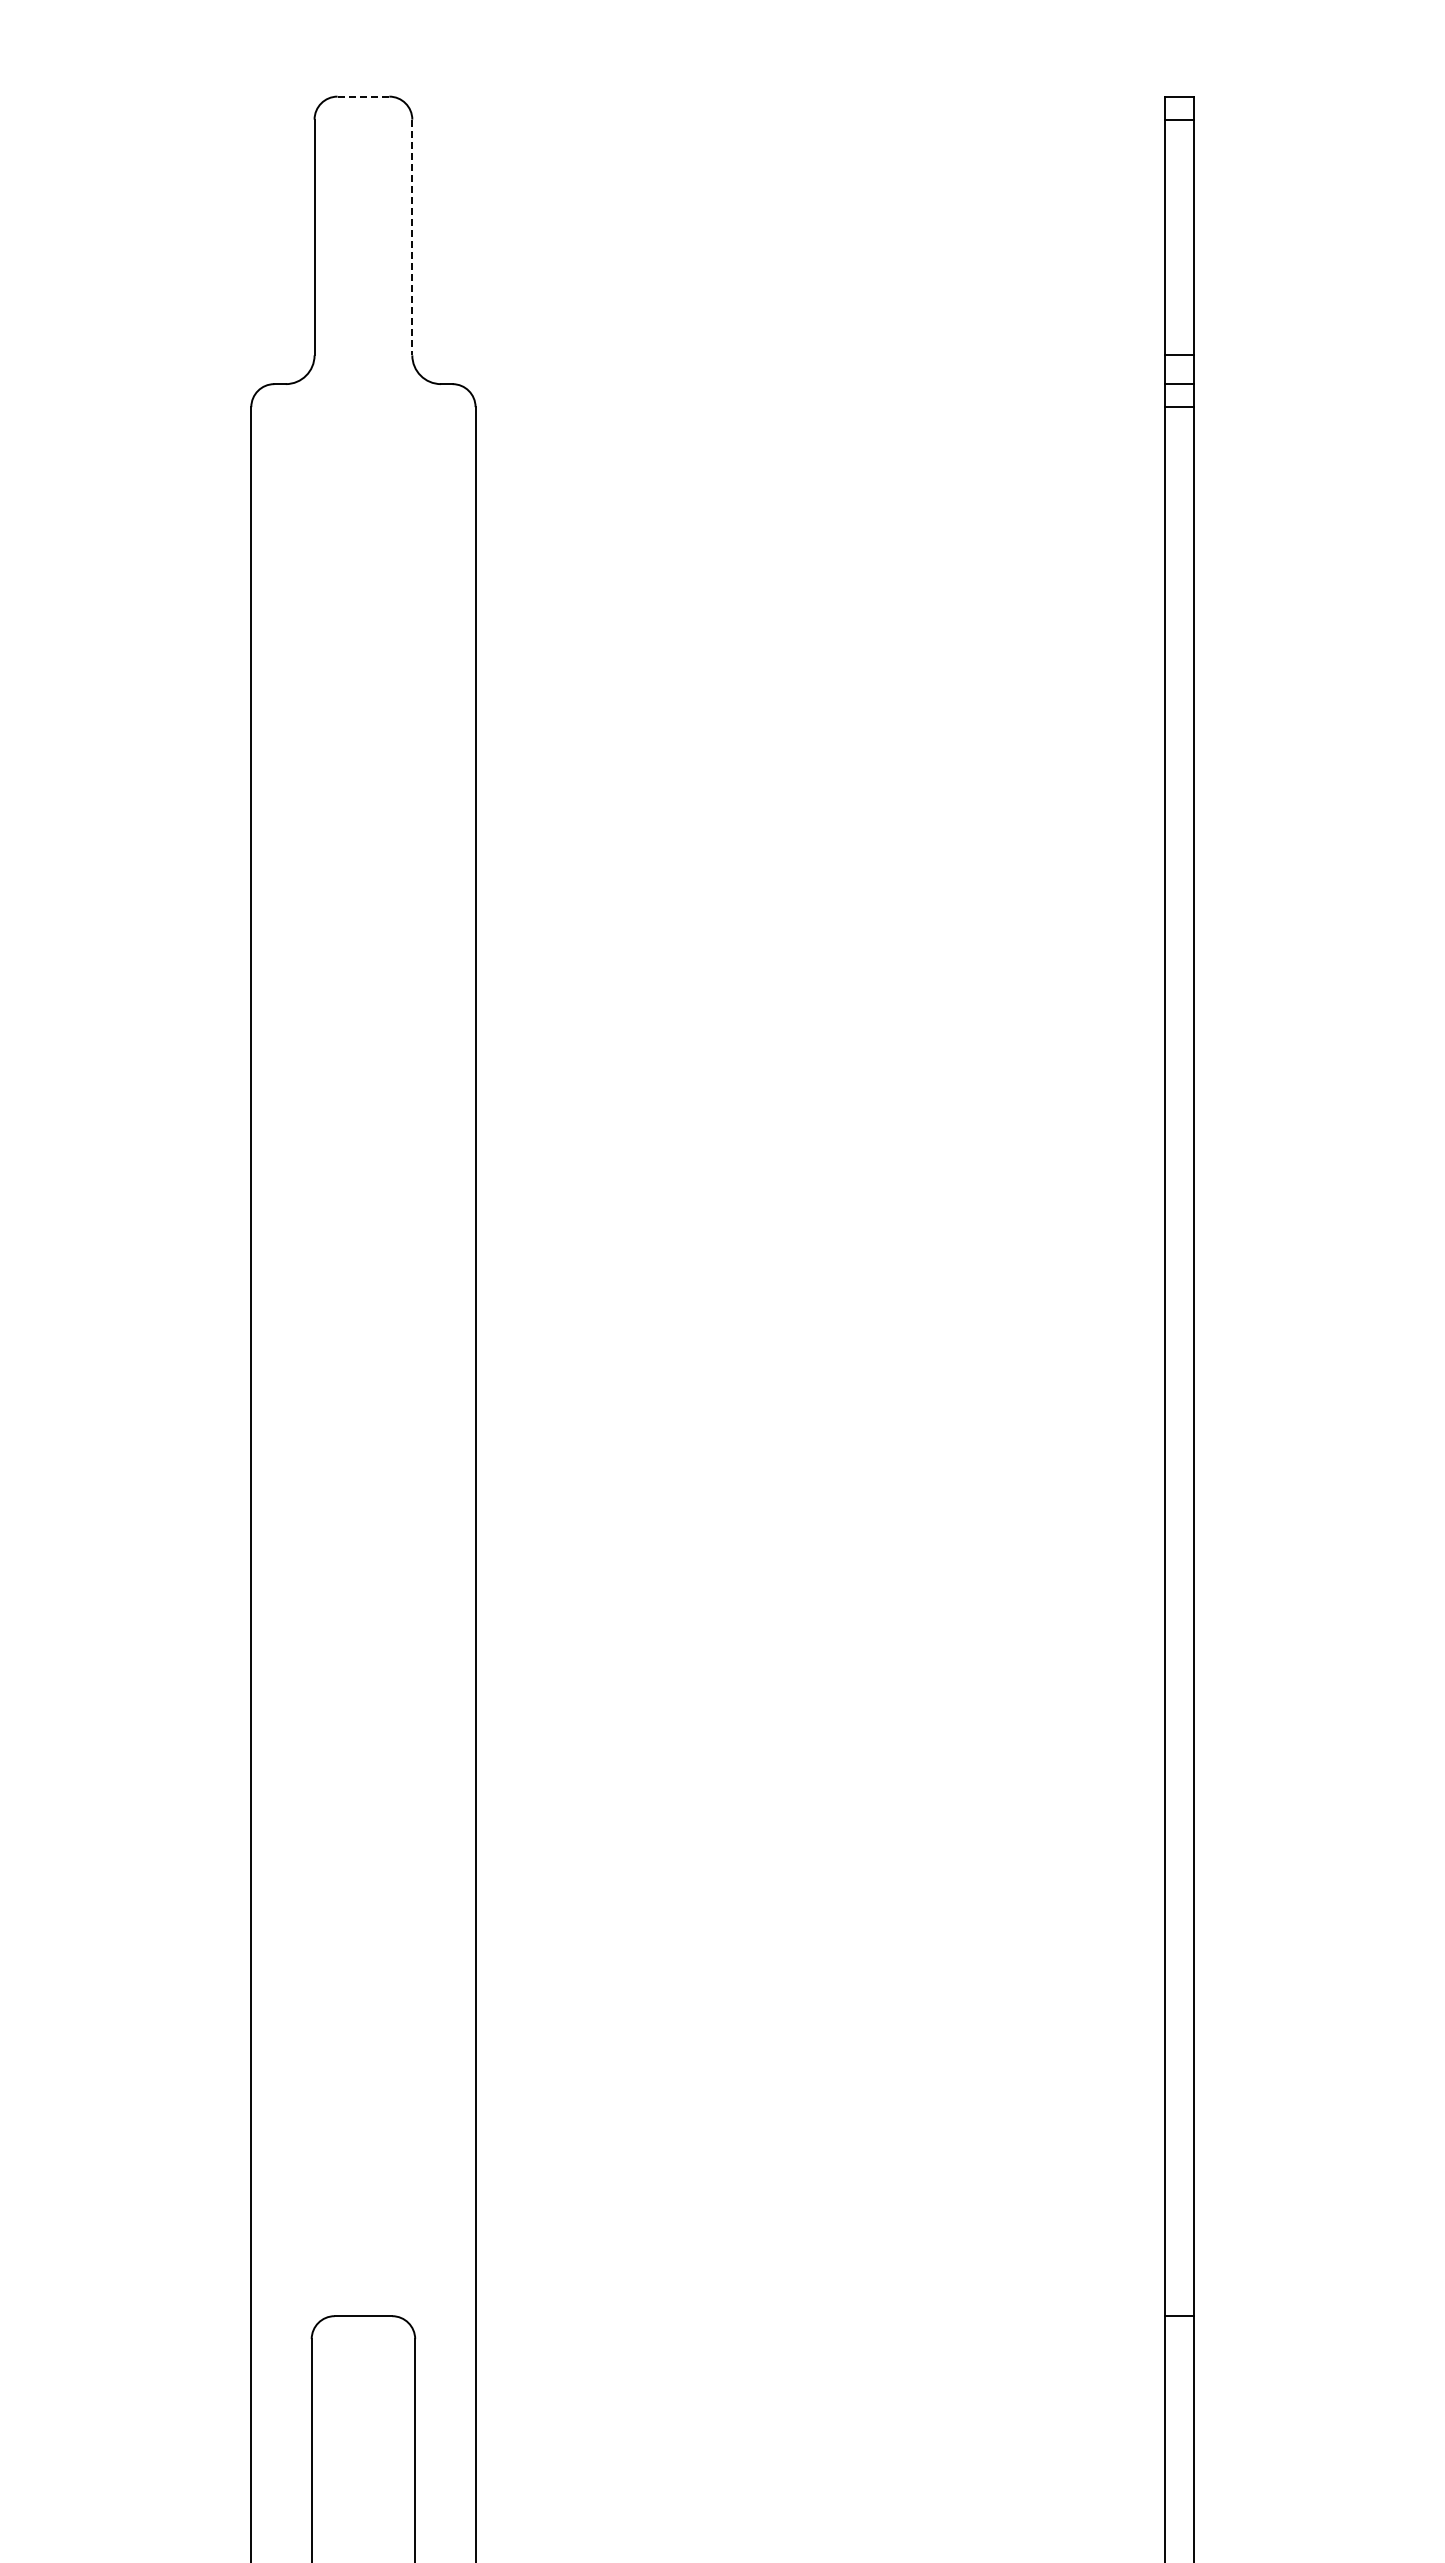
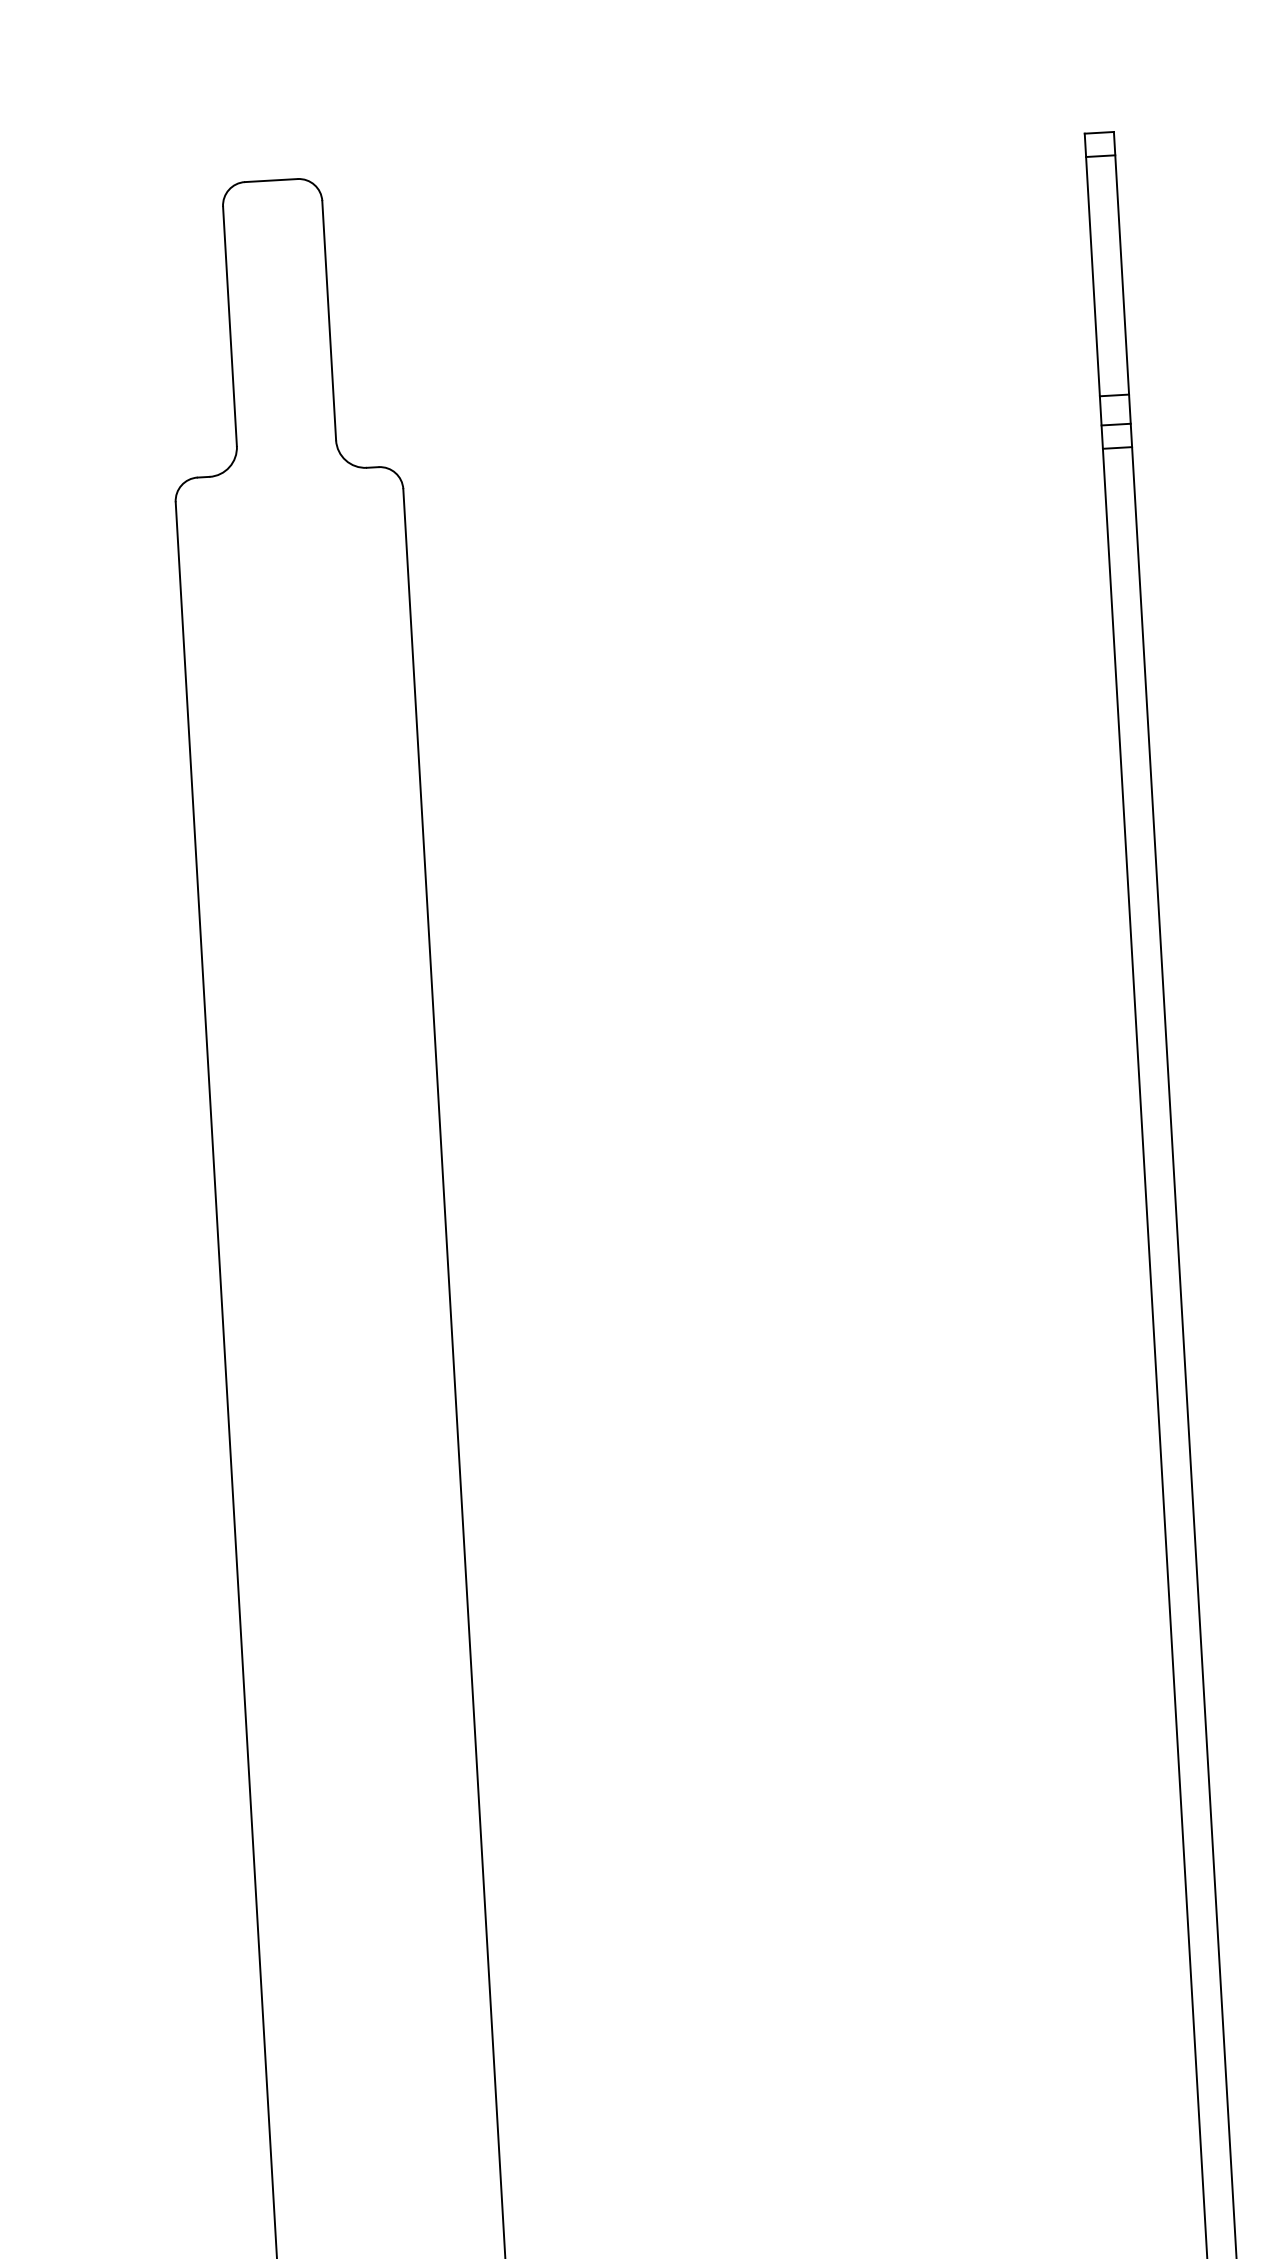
line: (363, 96) -> (271, 180), dashed -> solid
line: (412, 237) -> (329, 320), dashed -> solid

